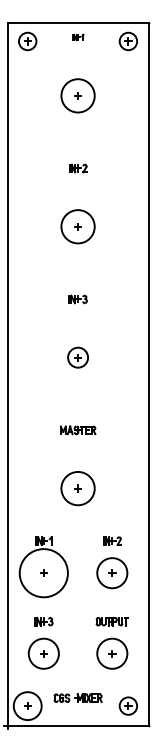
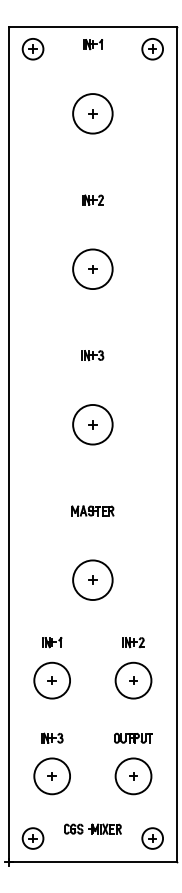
part: (77, 37) -> (92, 44), size x1.43
circle: (77, 357) -> (92, 424), size x1.67
circle: (43, 573) -> (51, 681), size x0.62
circle: (27, 705) -> (32, 837), size x0.62

